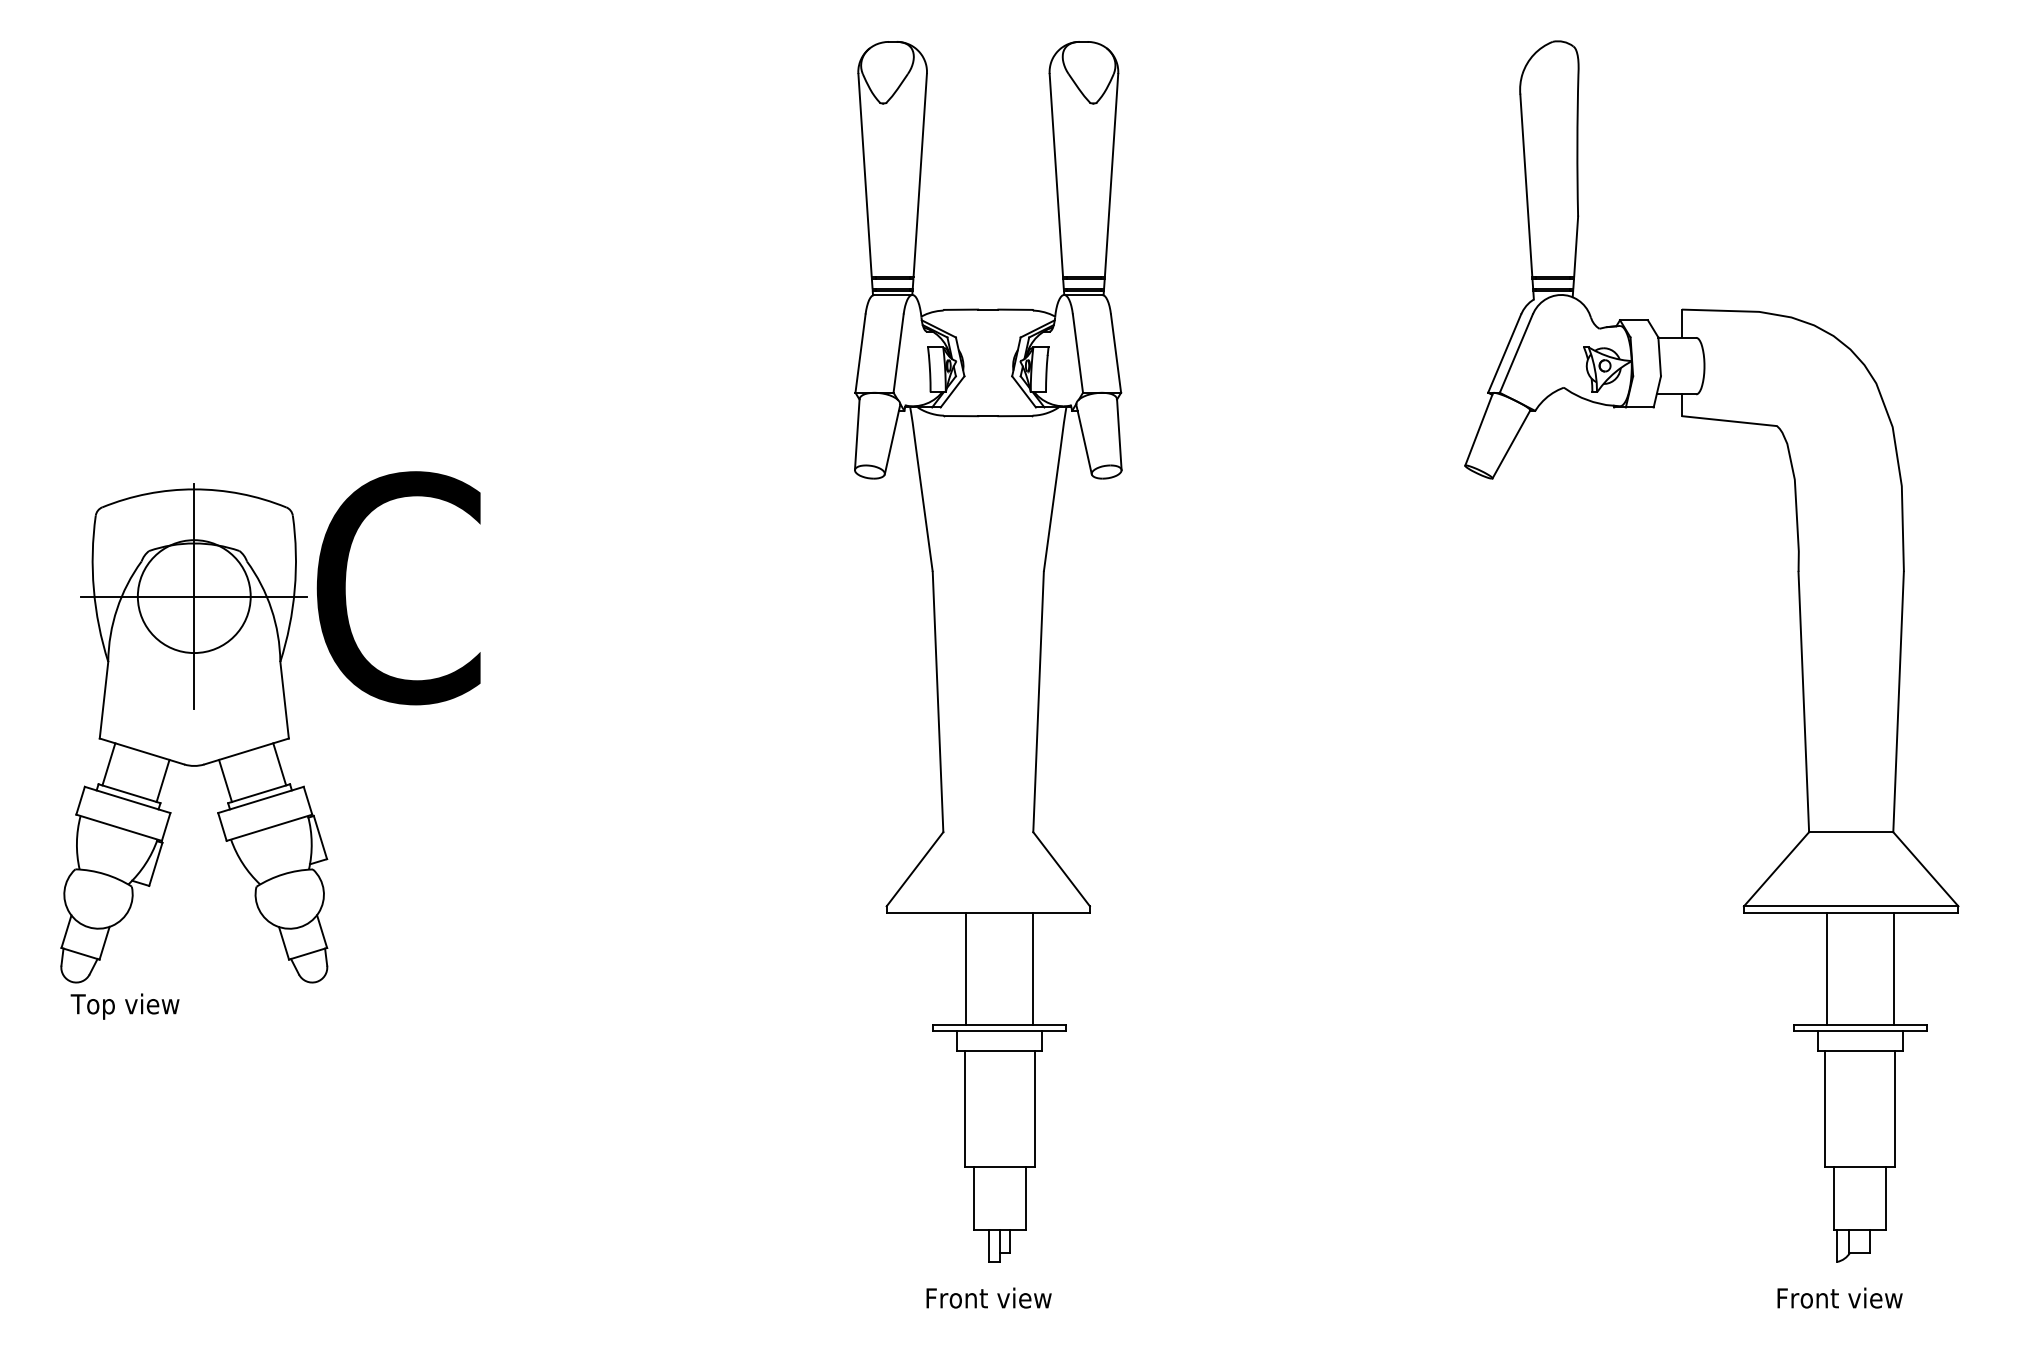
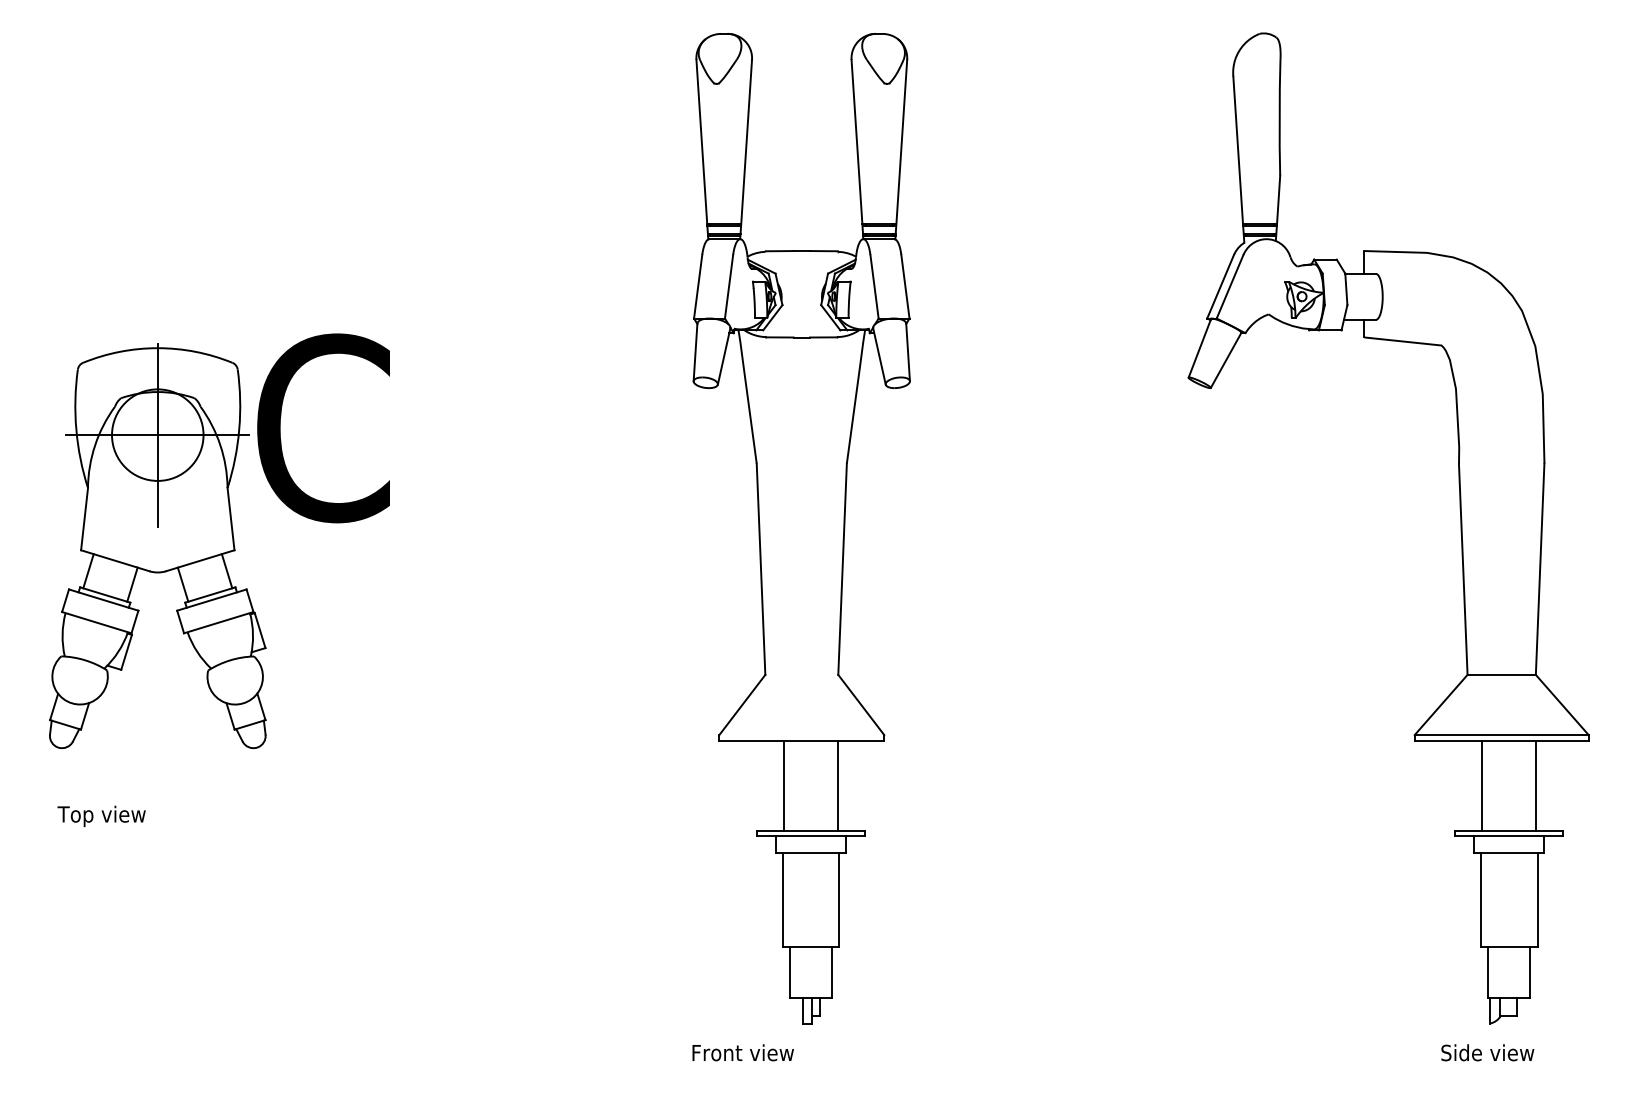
part: (270, 727) -> (219, 541), moved
text: (988, 1297) -> (742, 1052), moved
text: (1839, 1297) -> (1492, 1052), Front view -> Side view

